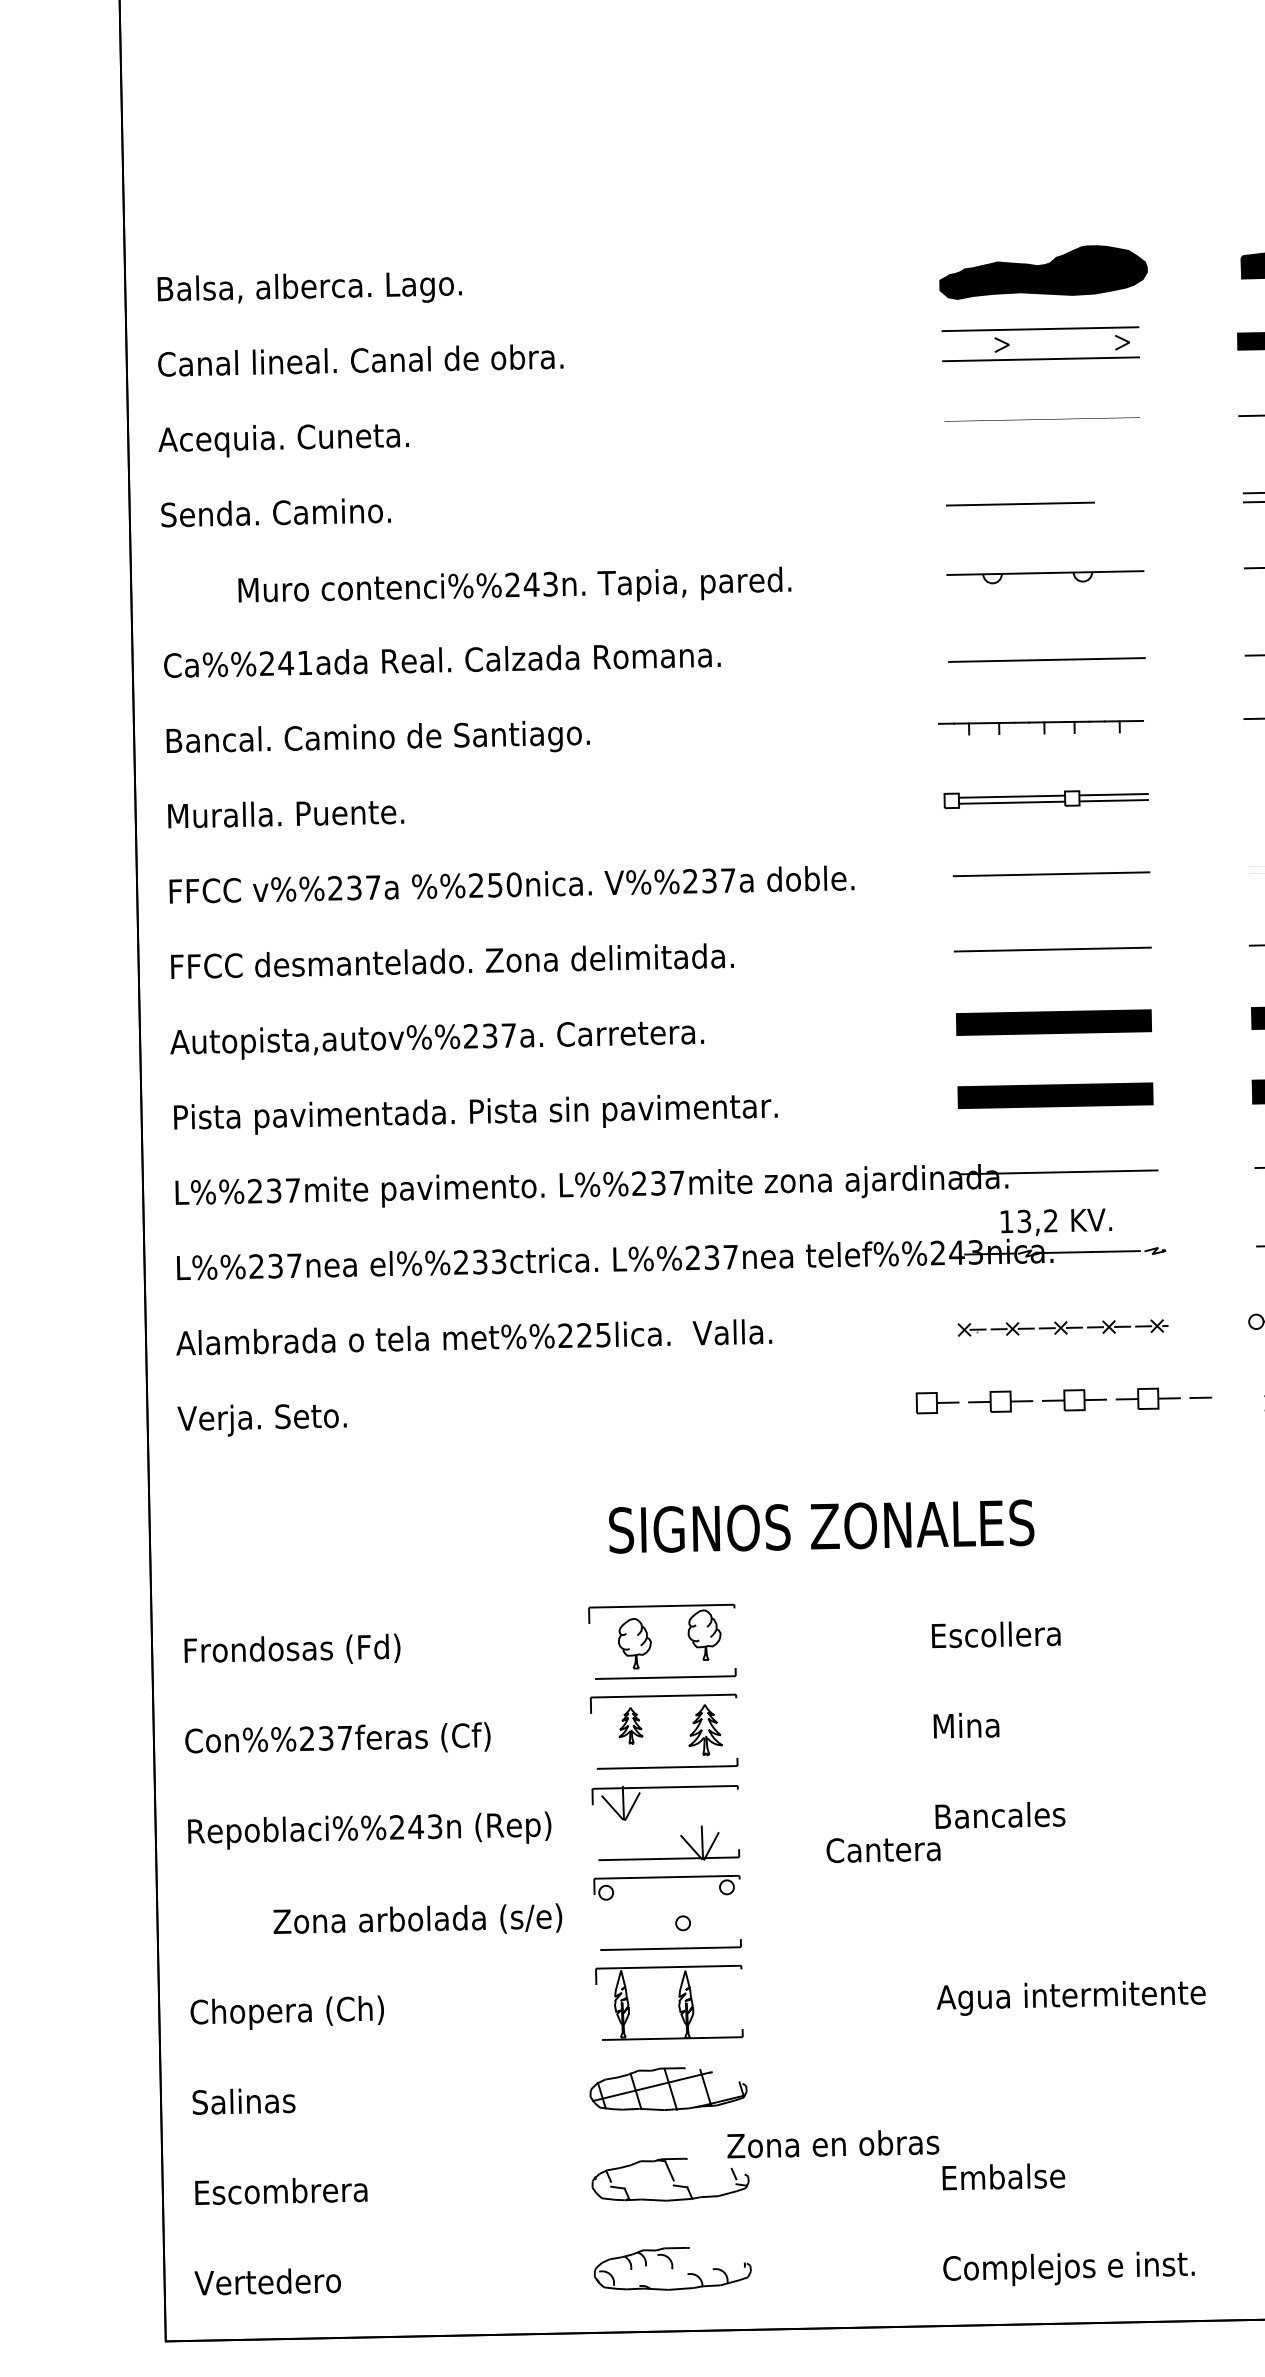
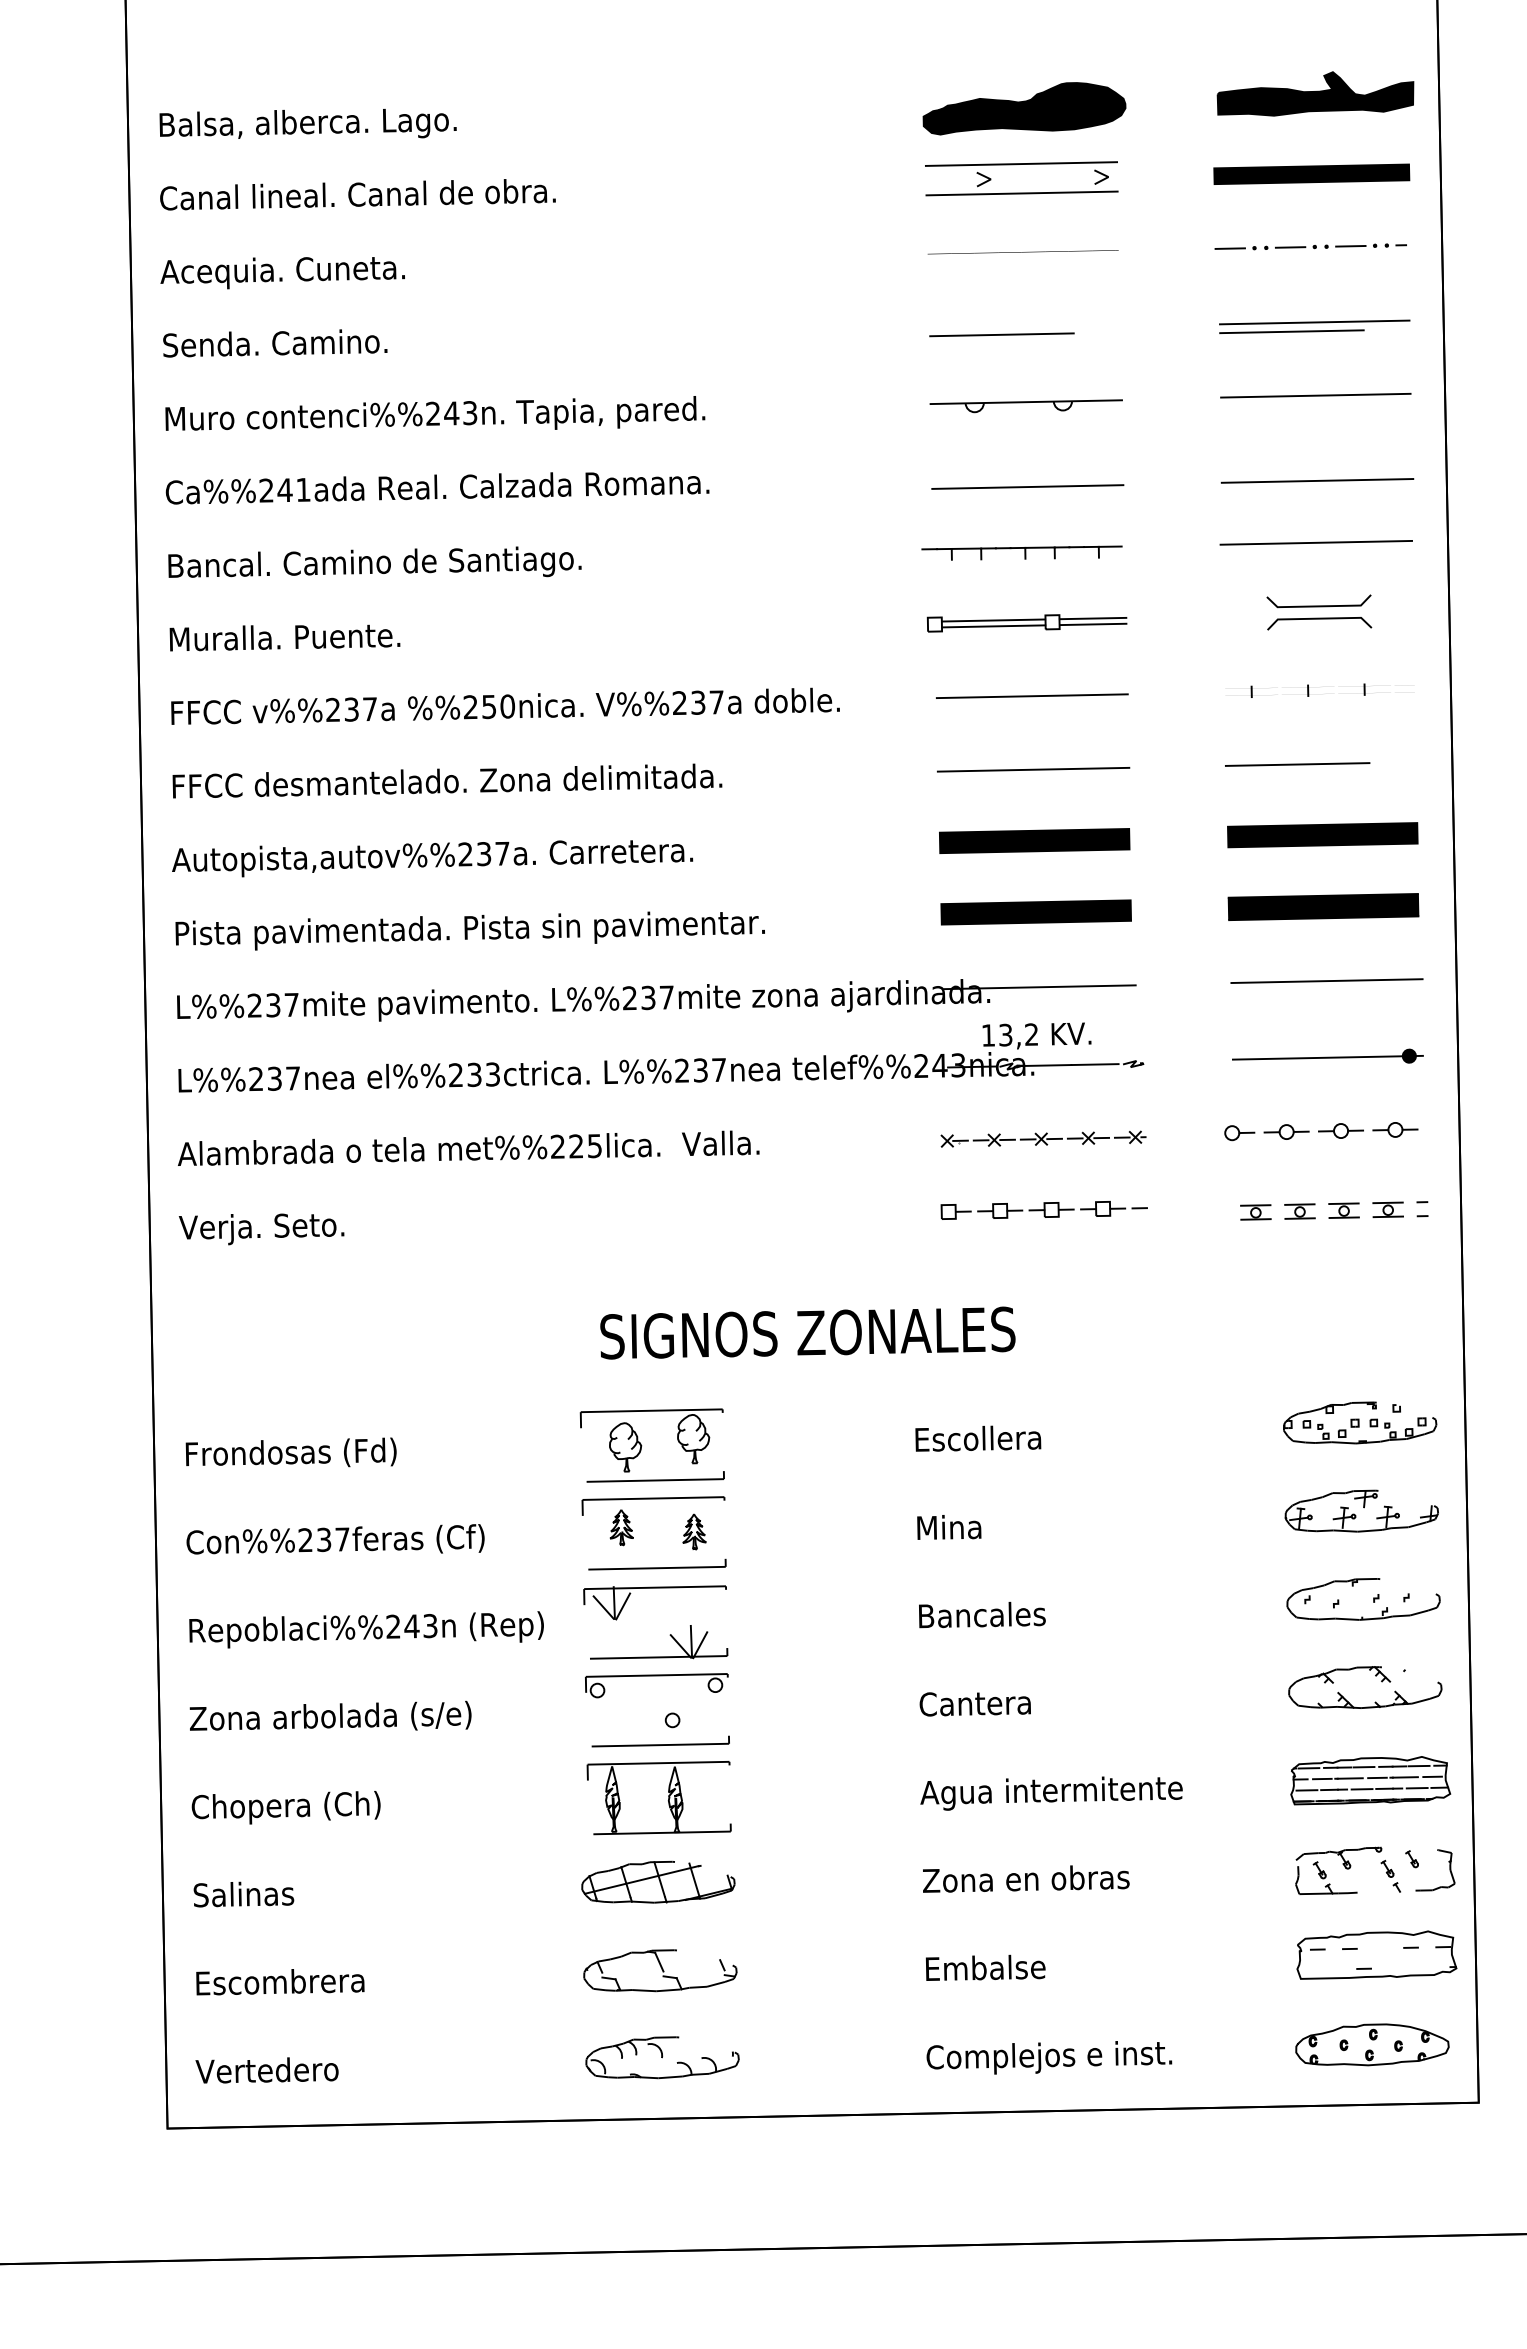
text: (515, 584) -> (435, 413), moved
part: (1063, 1401) -> (1043, 1210), size x0.71
part: (705, 1729) -> (694, 1531), size x0.71
text: (882, 1850) -> (974, 1704), moved
text: (417, 1918) -> (330, 1715), moved
text: (833, 2143) -> (1026, 1878), moved

